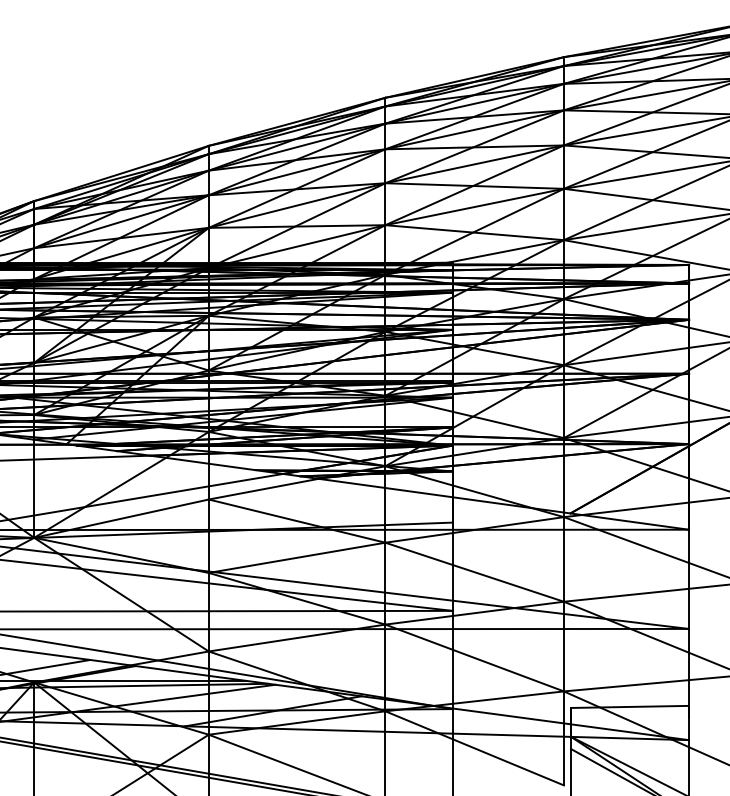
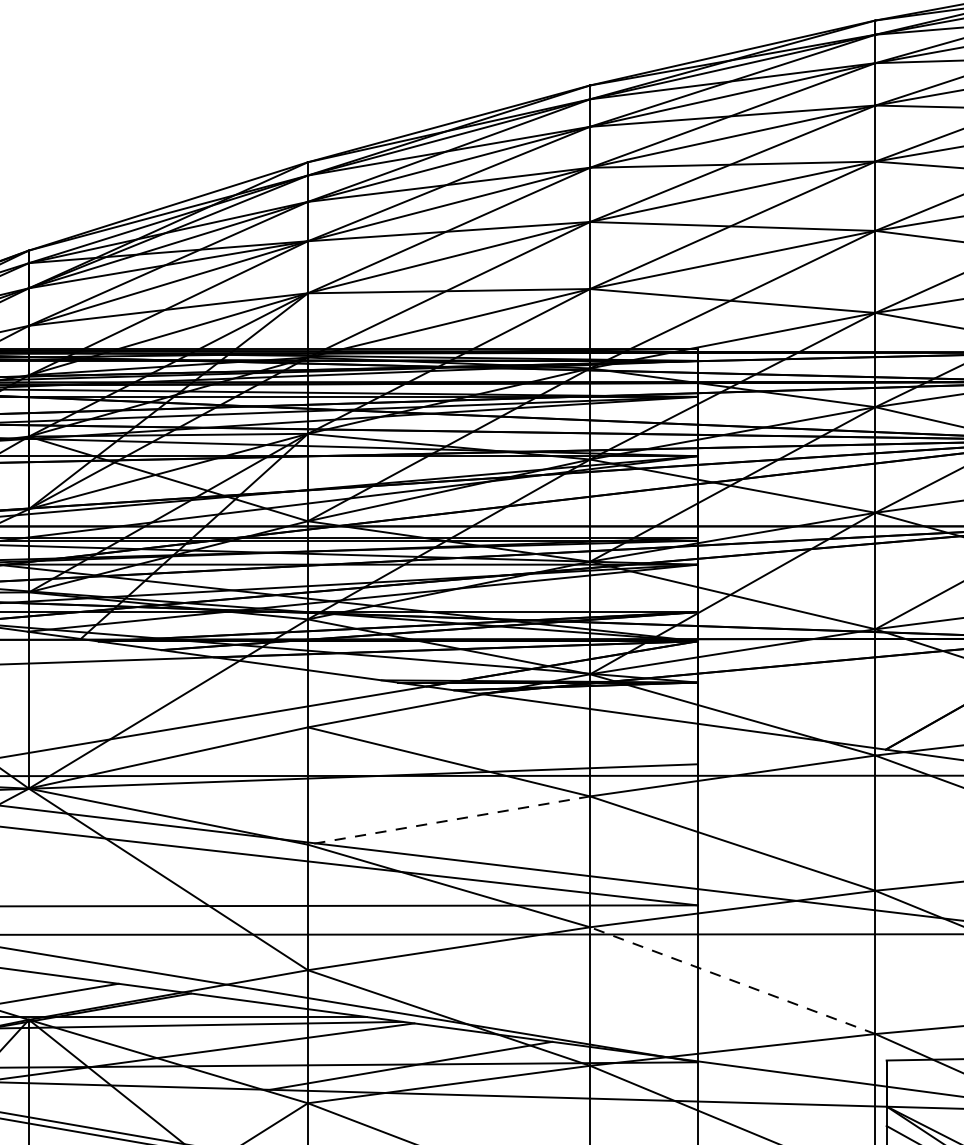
line: (297, 557) -> (449, 820), solid -> dashed
line: (474, 657) -> (732, 979), solid -> dashed

